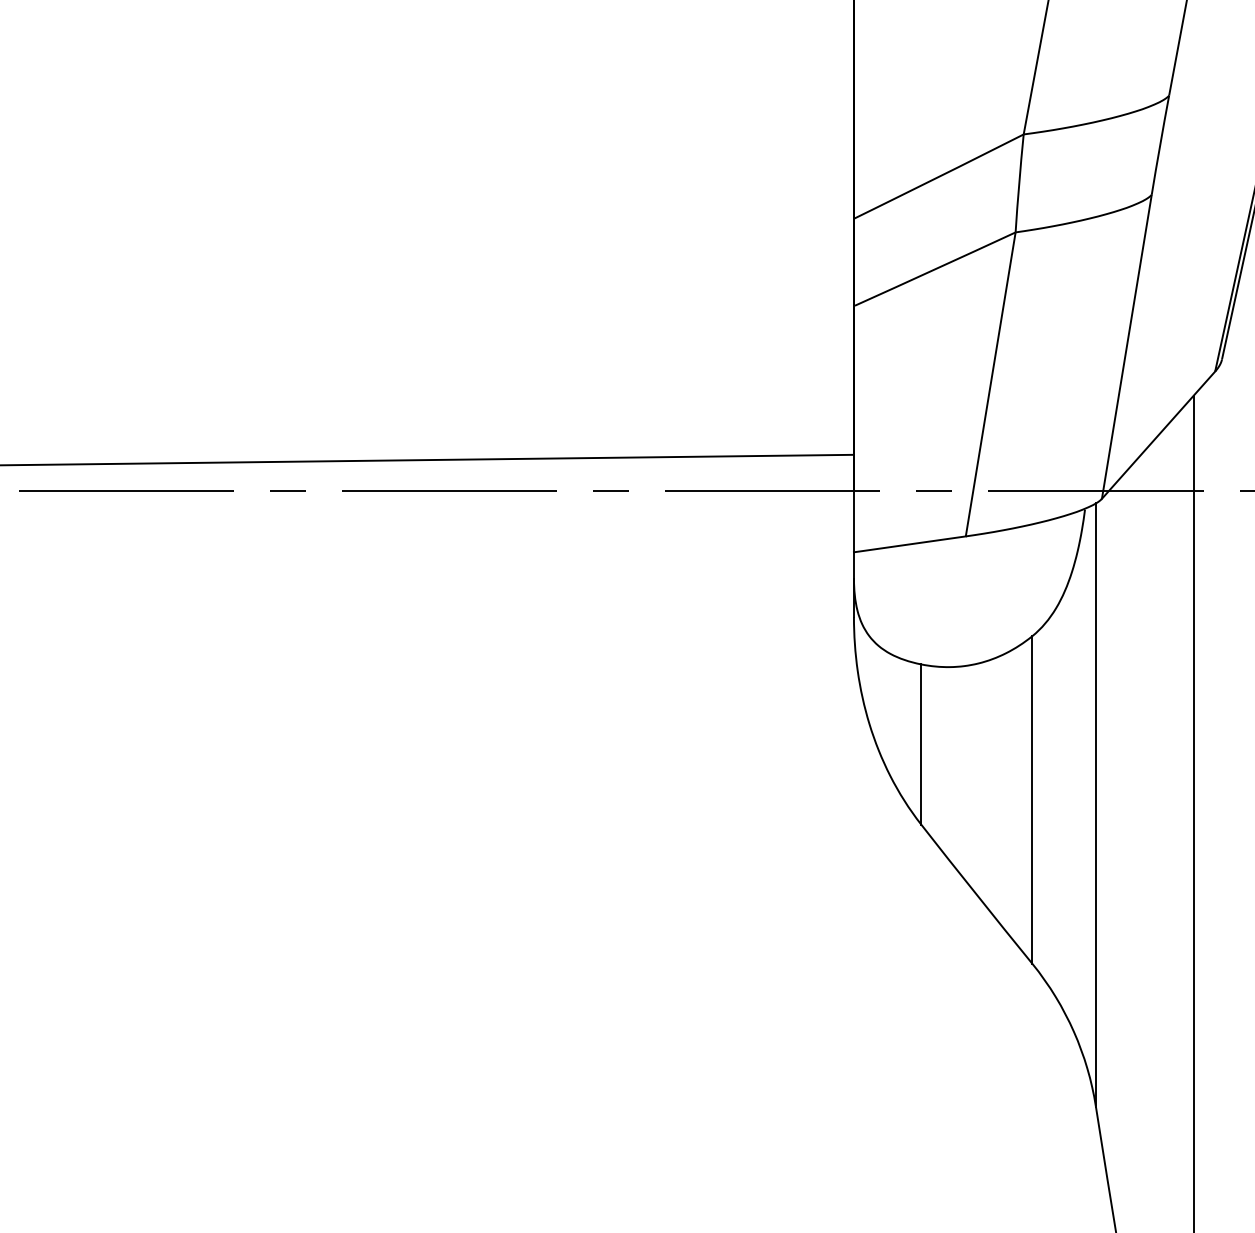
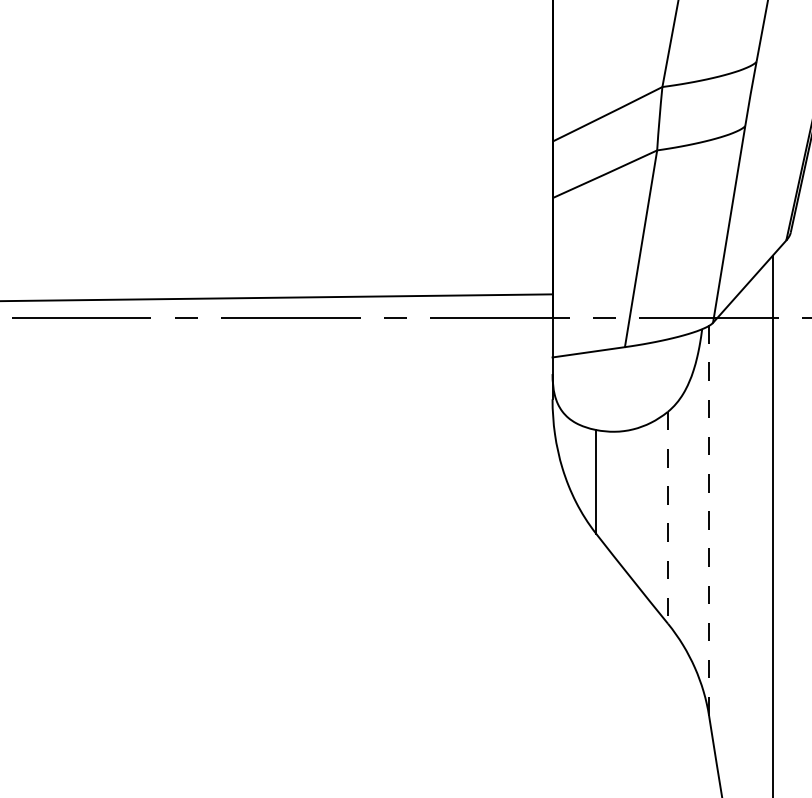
line: (1031, 801) -> (667, 518), solid -> dashed
line: (1096, 805) -> (709, 521), solid -> dashed

